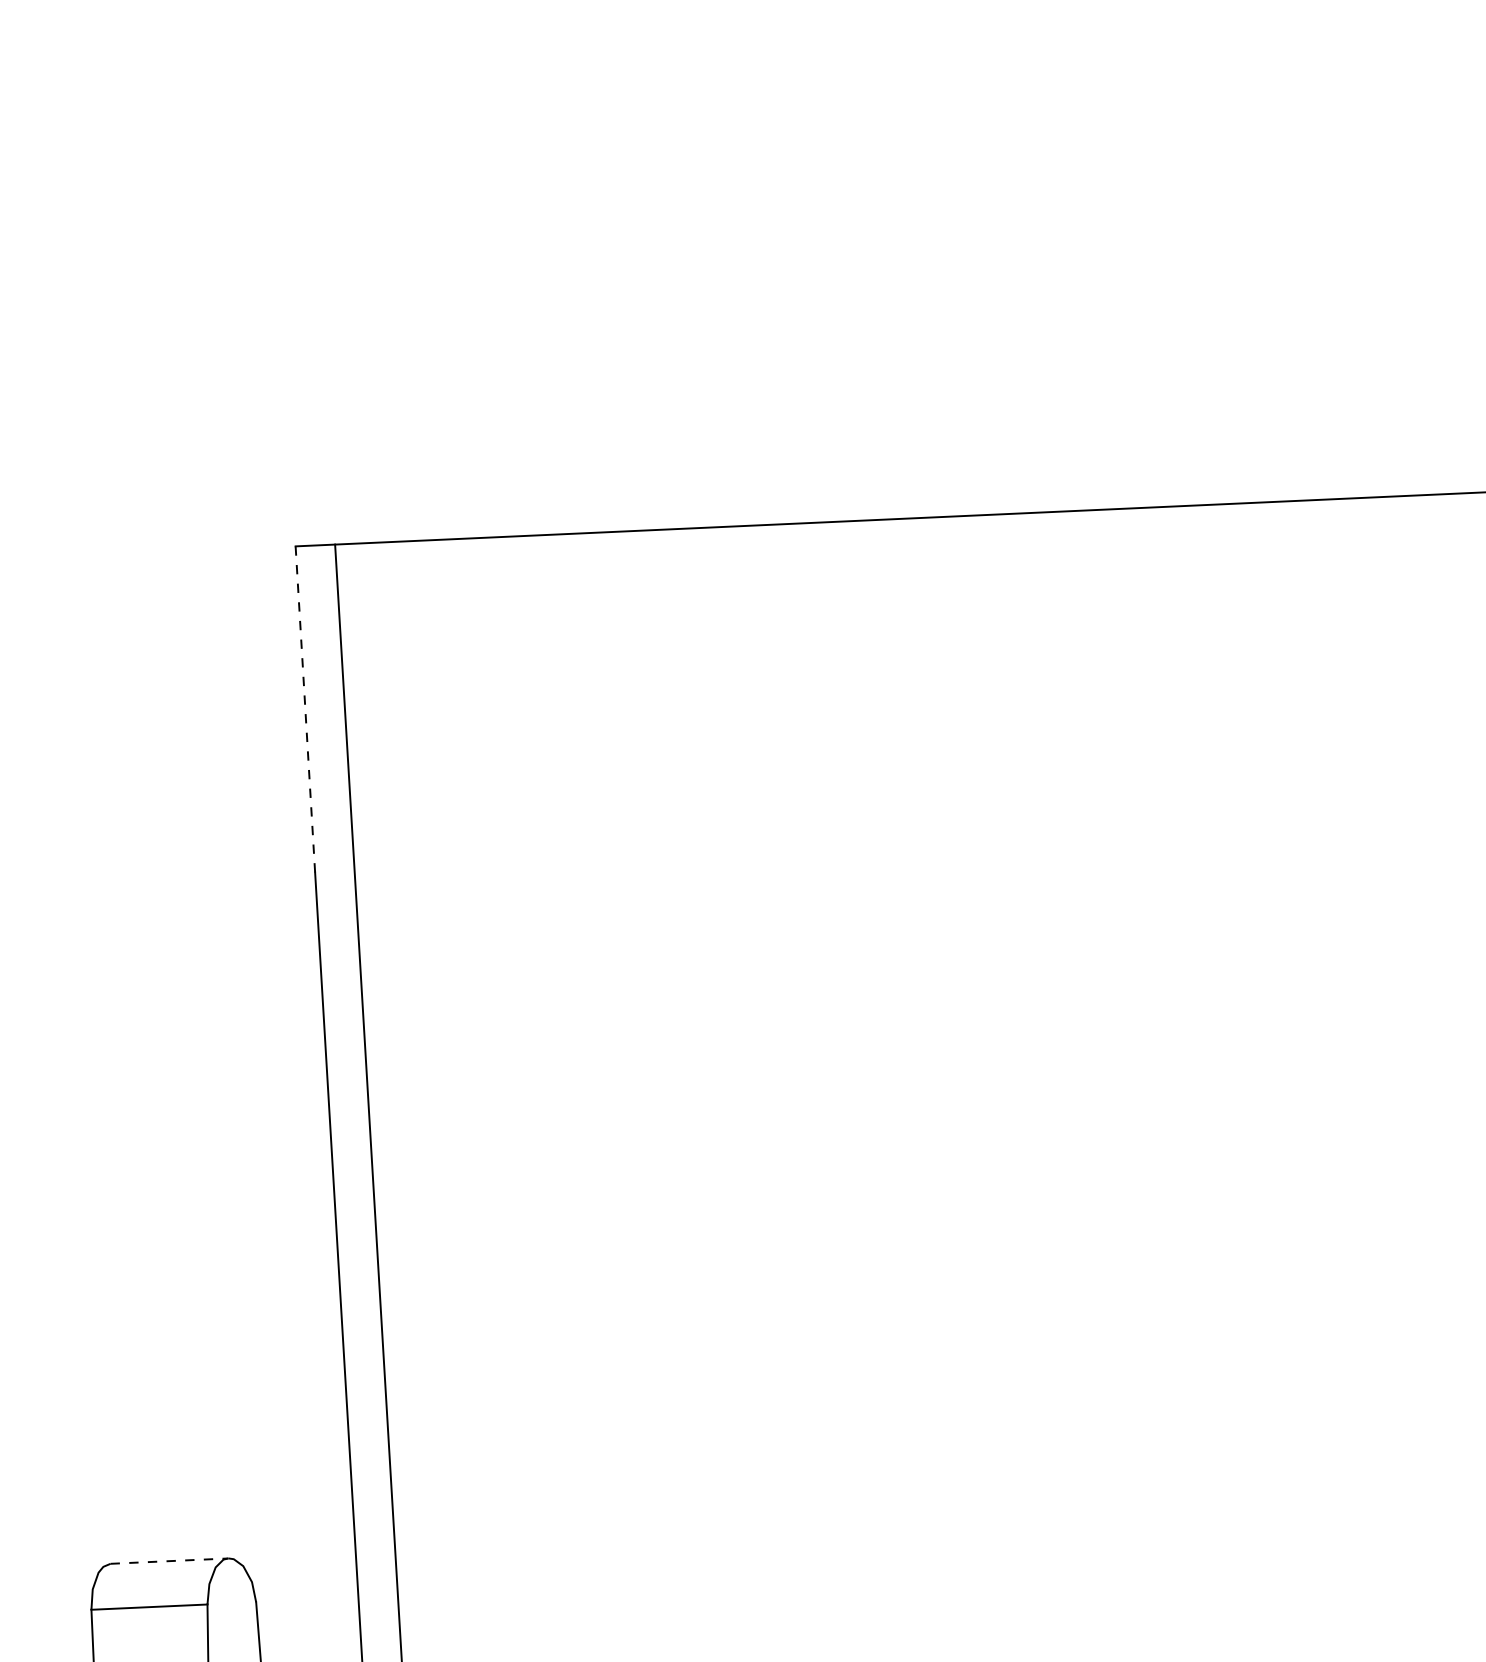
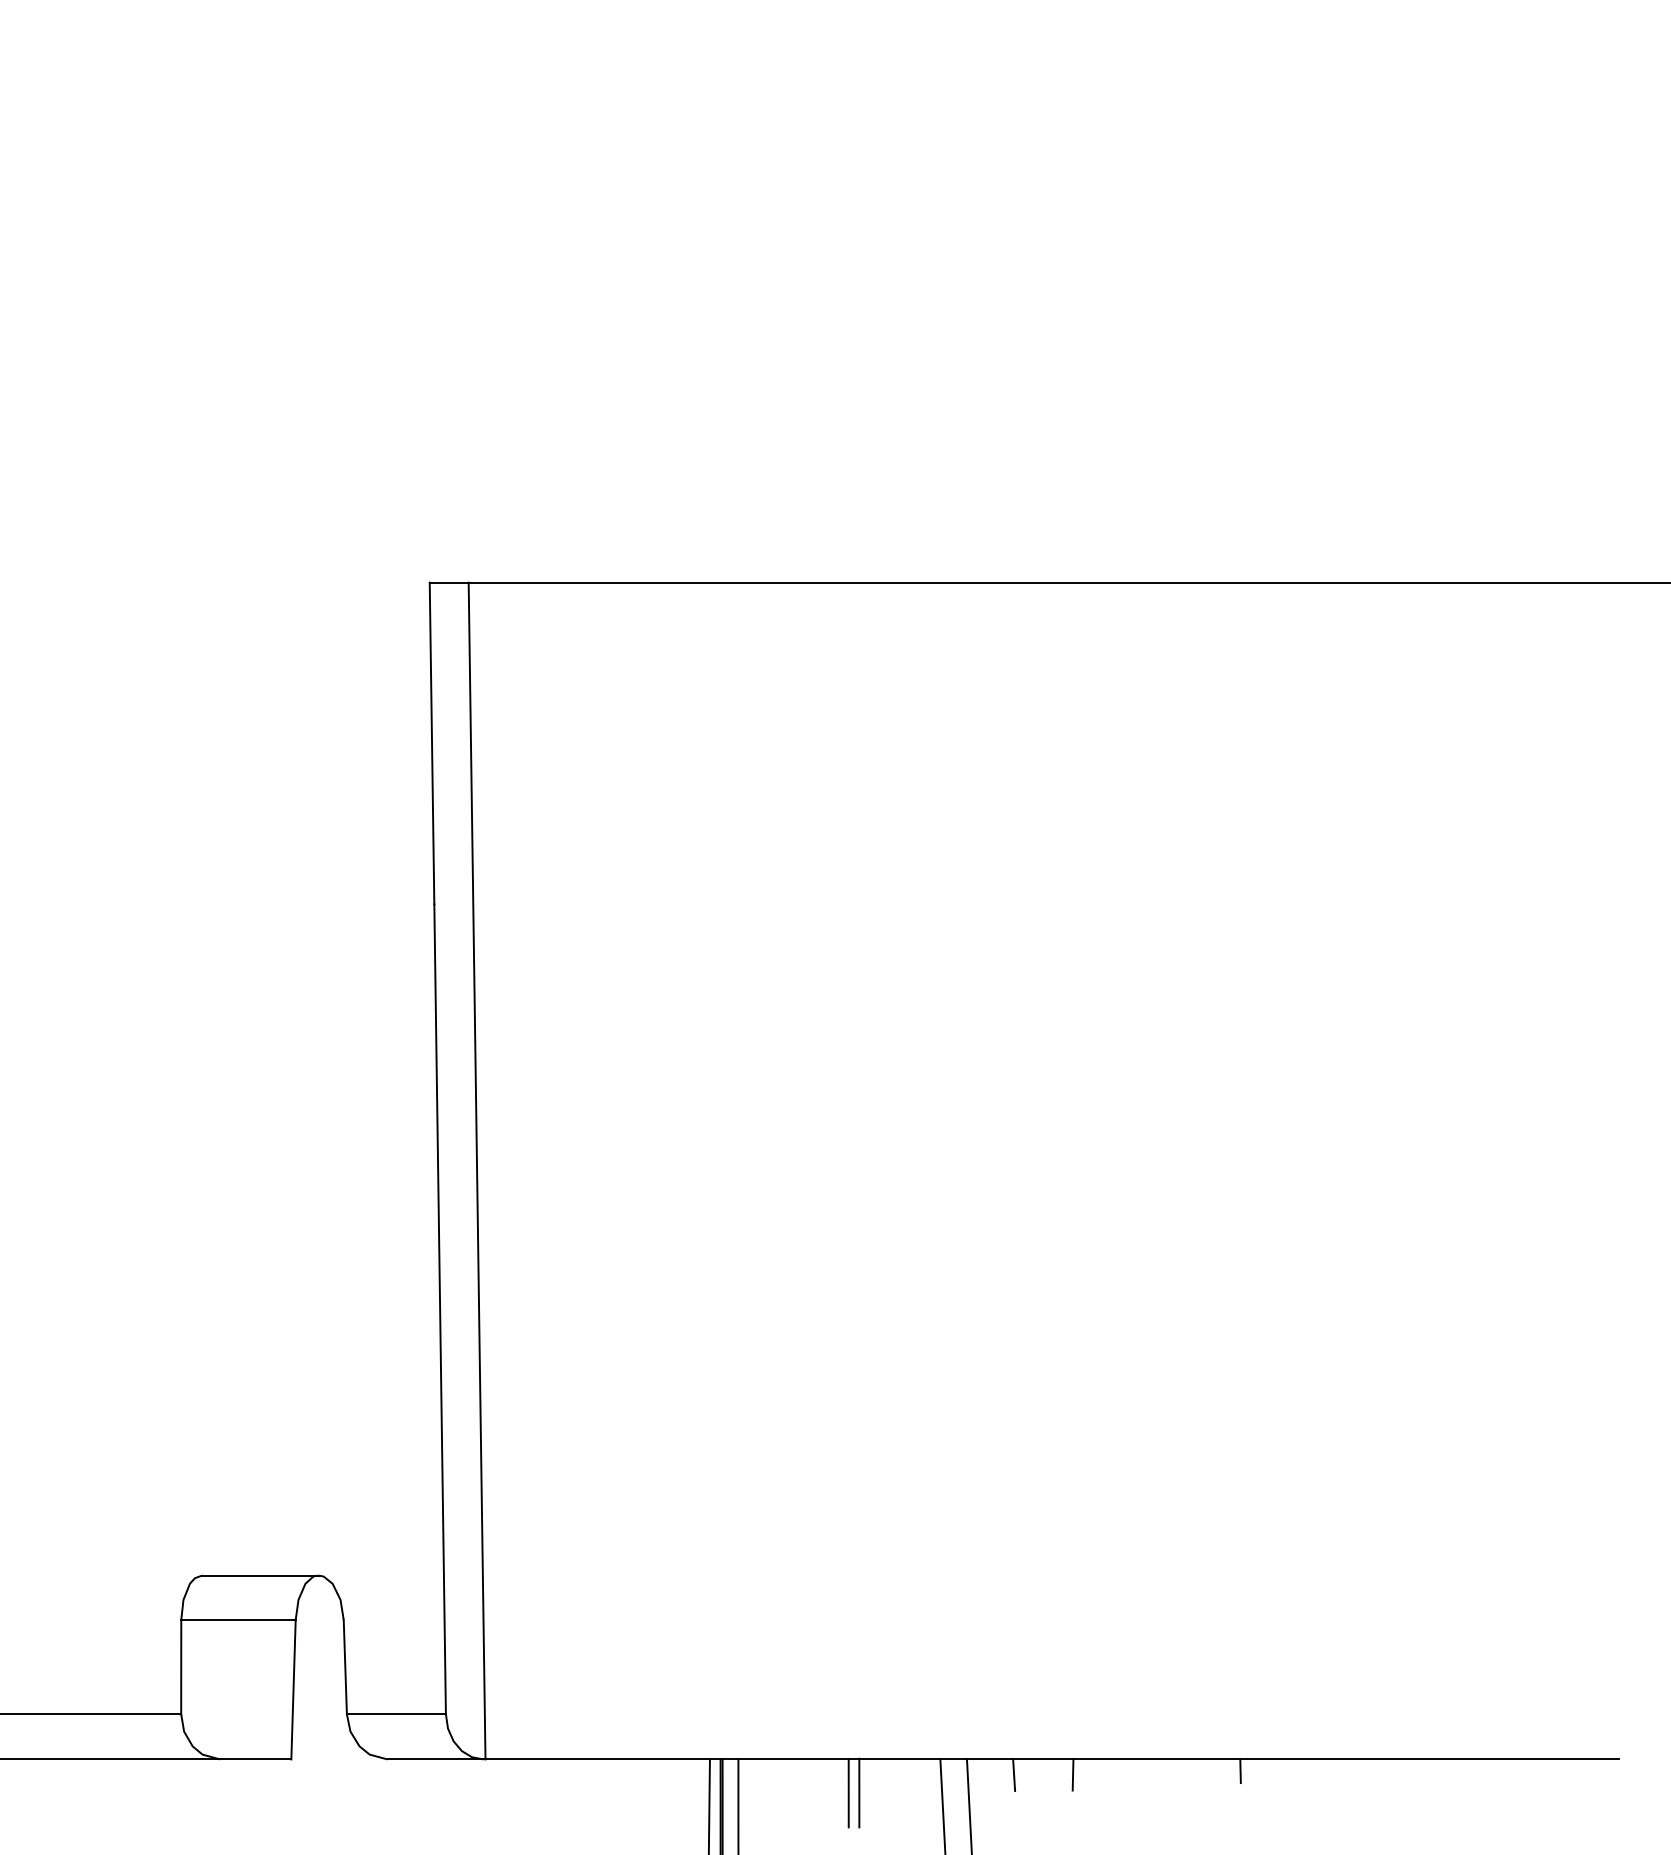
line: (305, 709) -> (432, 743), dashed -> solid
line: (169, 1561) -> (260, 1575), dashed -> solid

